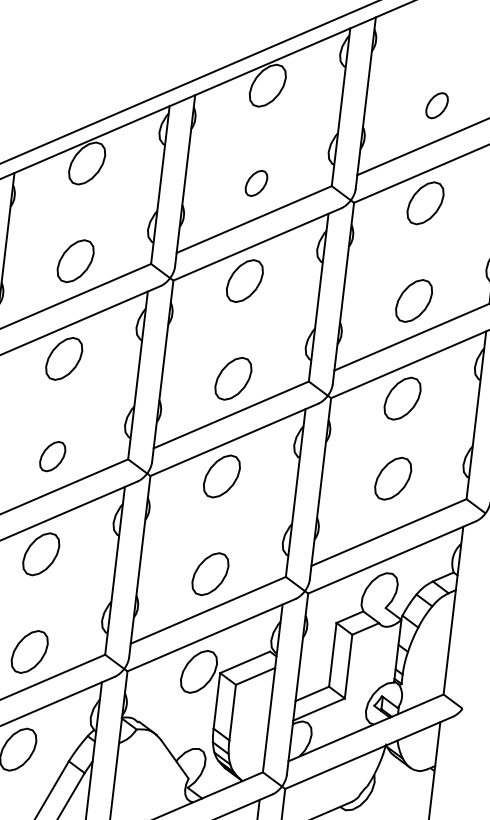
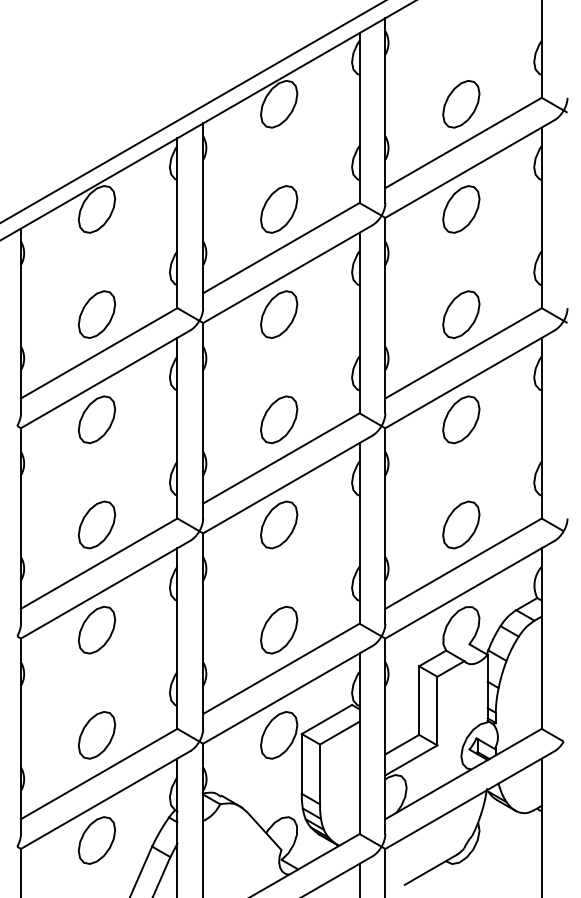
part: (437, 105) -> (461, 104), size x1.67
part: (256, 183) -> (279, 209), size x1.67
part: (52, 456) -> (96, 524), size x1.43
part: (393, 478) -> (461, 524), moved

